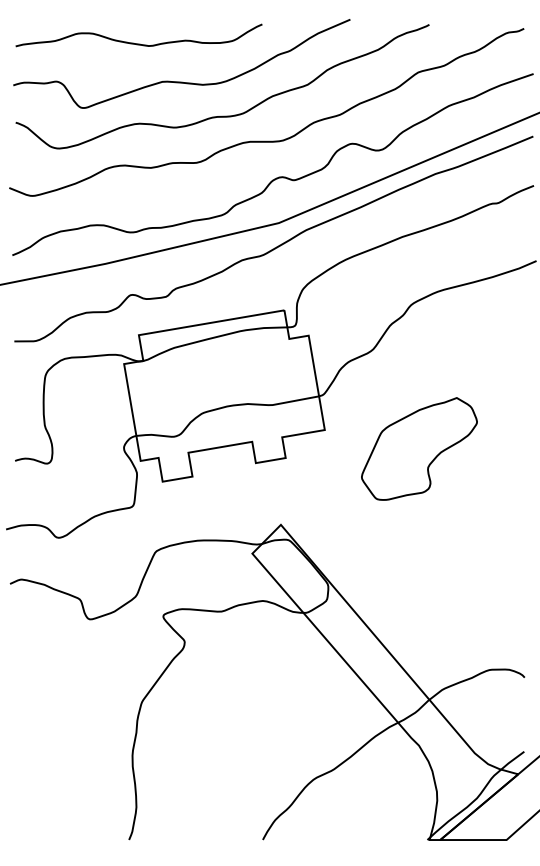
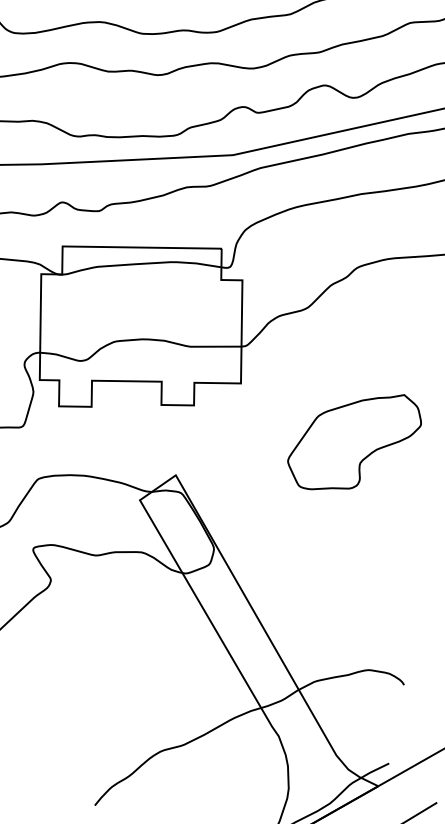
part: (419, 448) -> (354, 441), moved

